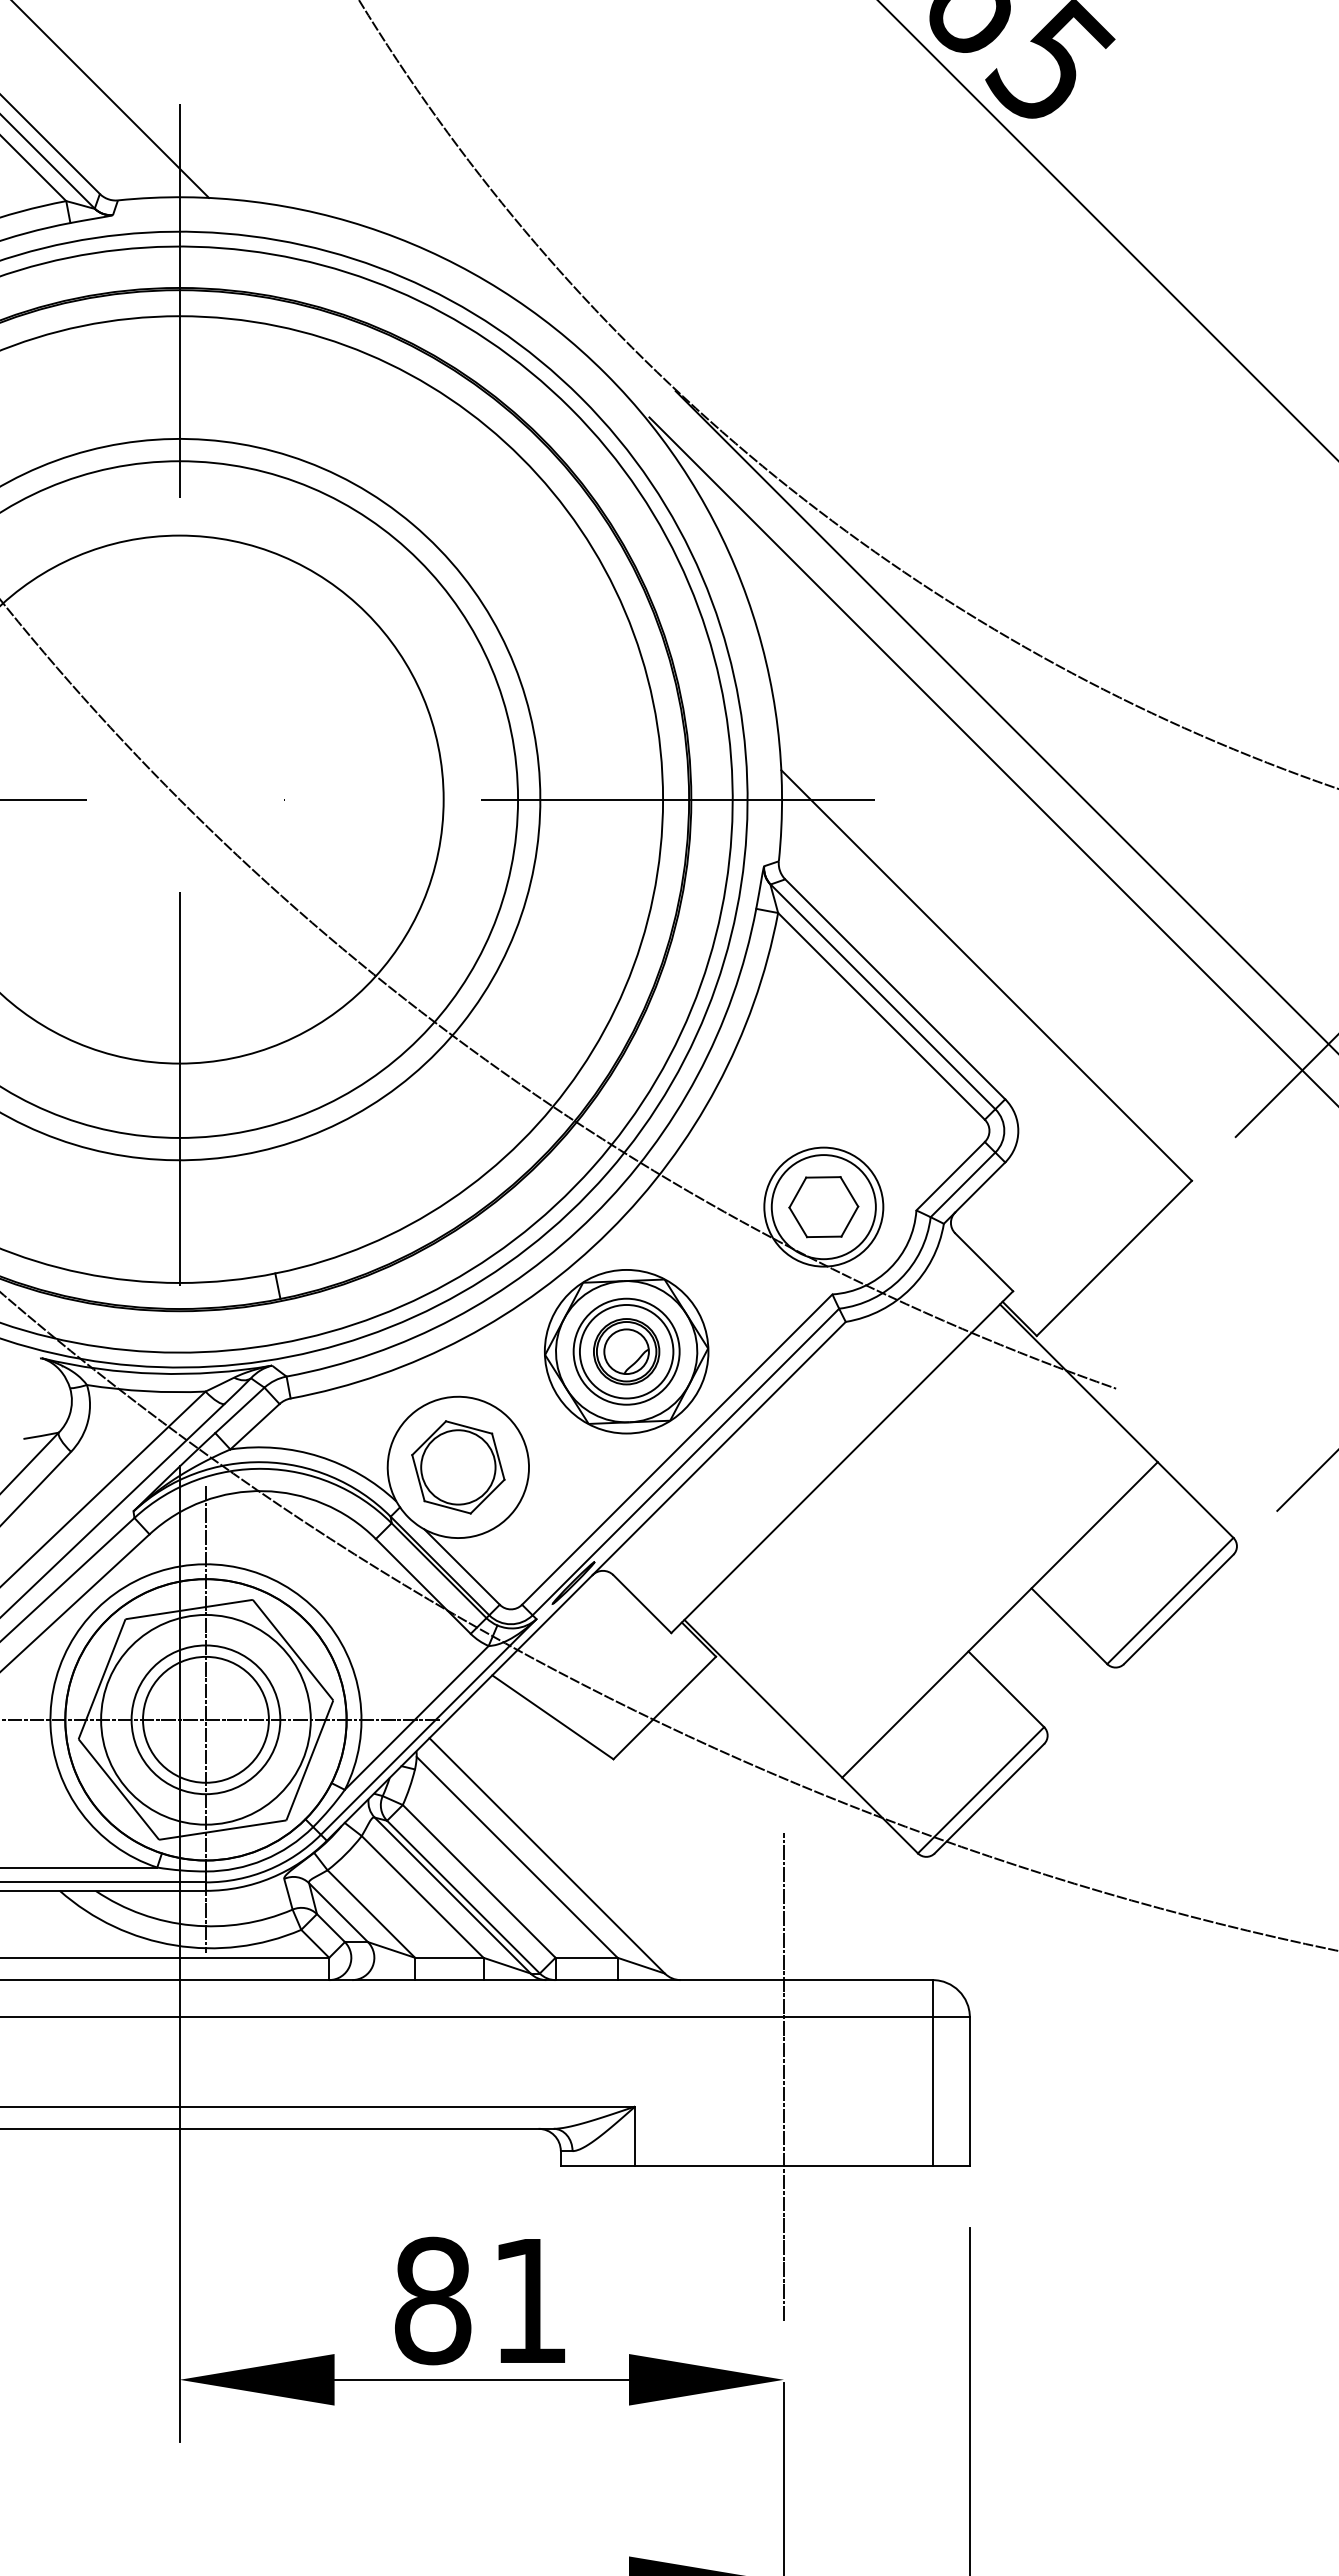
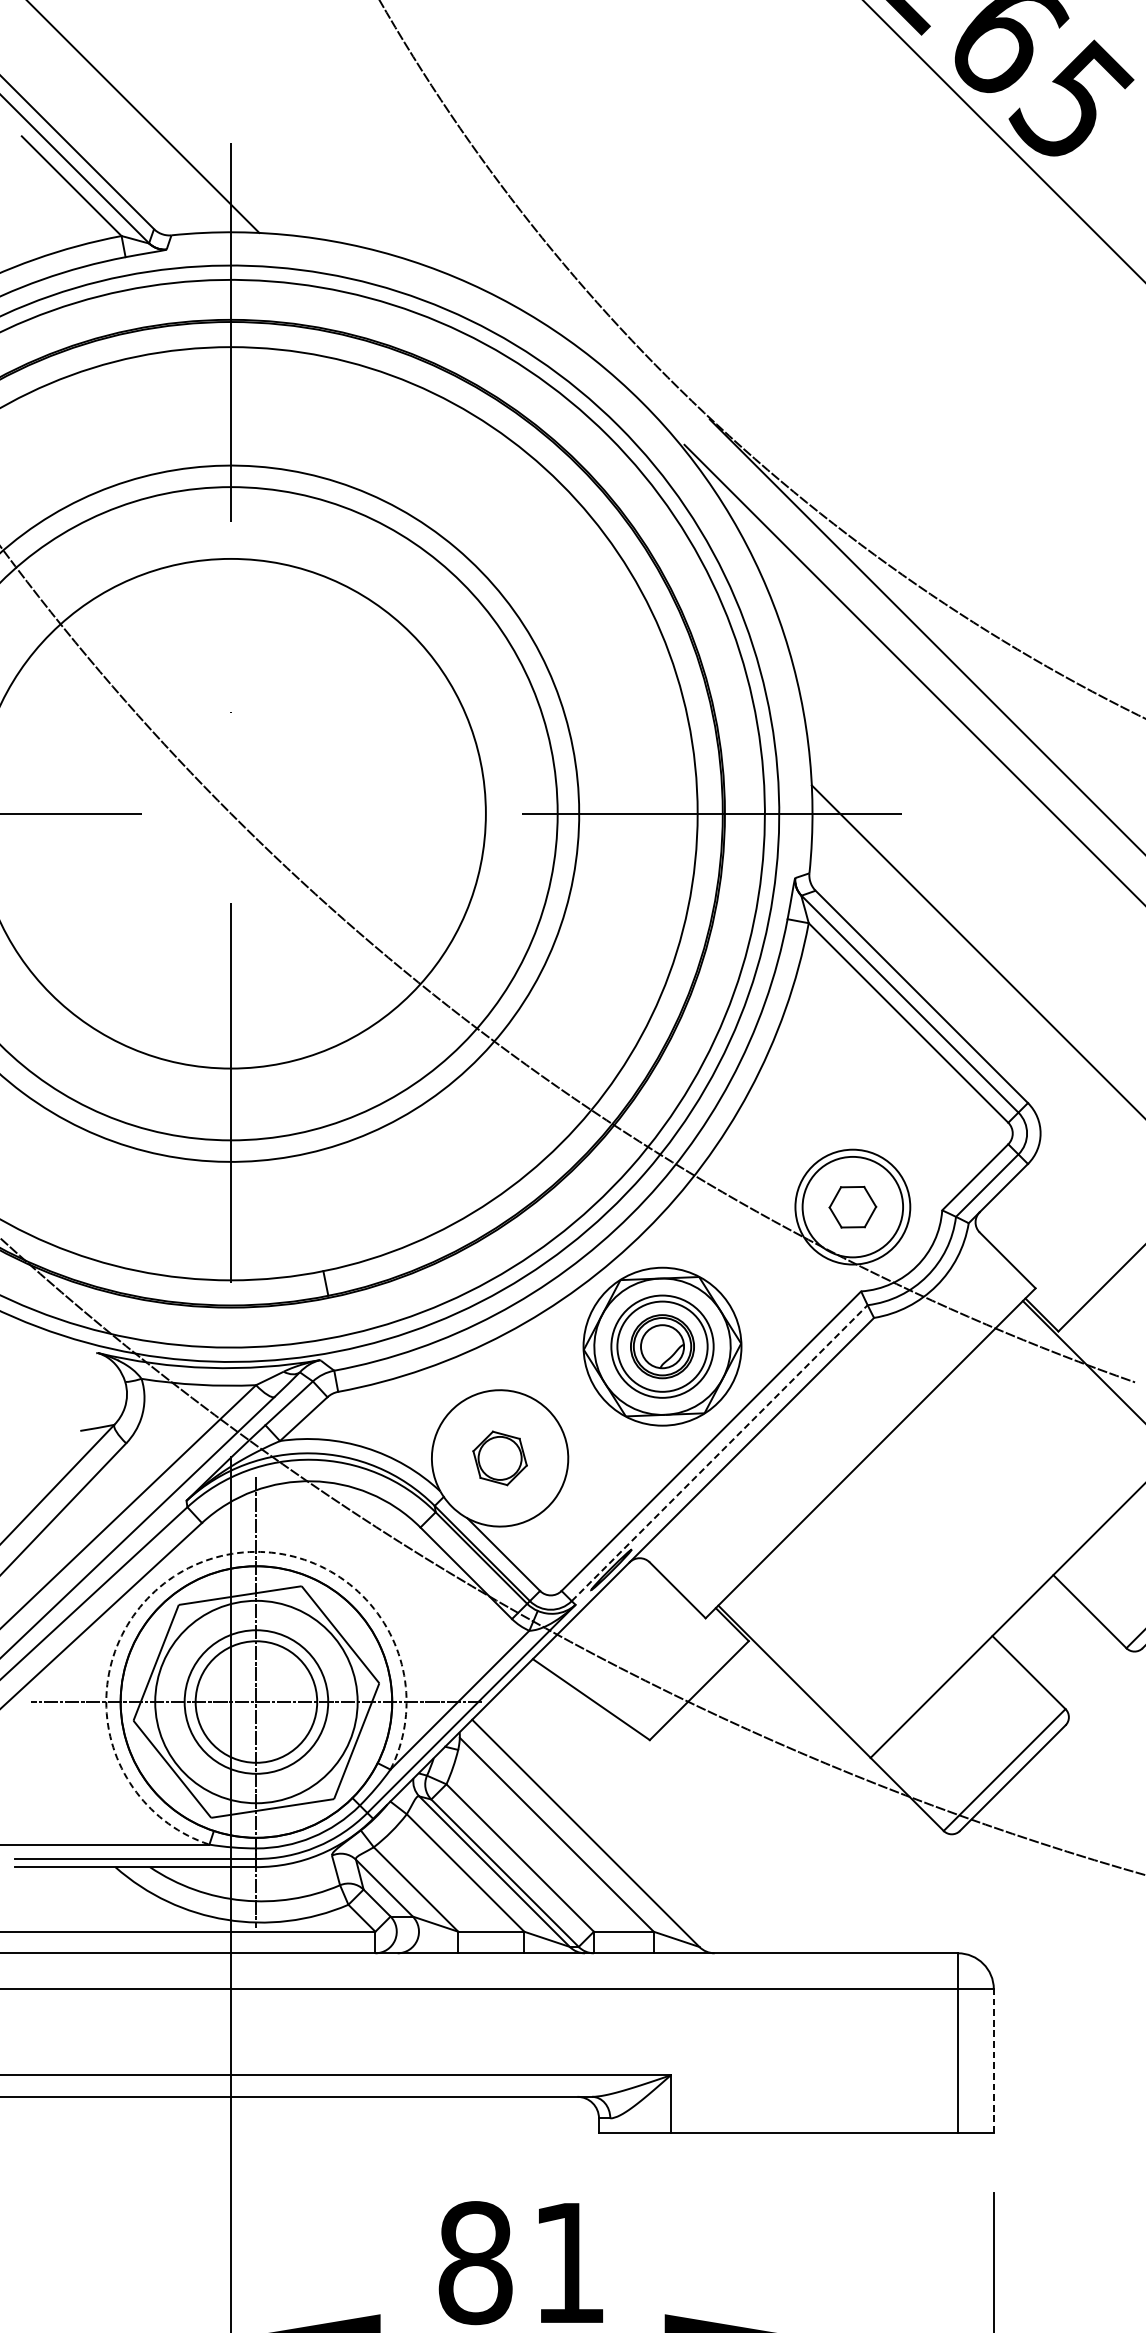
part: (823, 1207) -> (852, 1207), size x0.7
line: (685, 1462) -> (719, 1453), solid -> dashed
part: (458, 1467) -> (500, 1458), size x0.6
arc: (146, 1576) -> (199, 1563), solid -> dashed
line: (783, 2076) -> (813, 2046), removed
line: (969, 2091) -> (993, 2060), solid -> dashed

